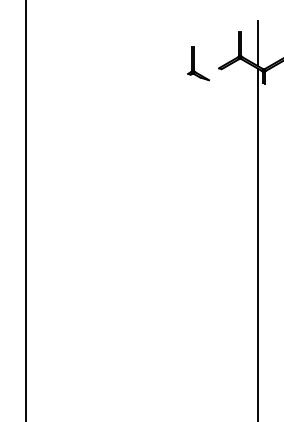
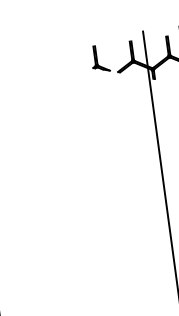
part: (198, 63) -> (100, 58), moved

